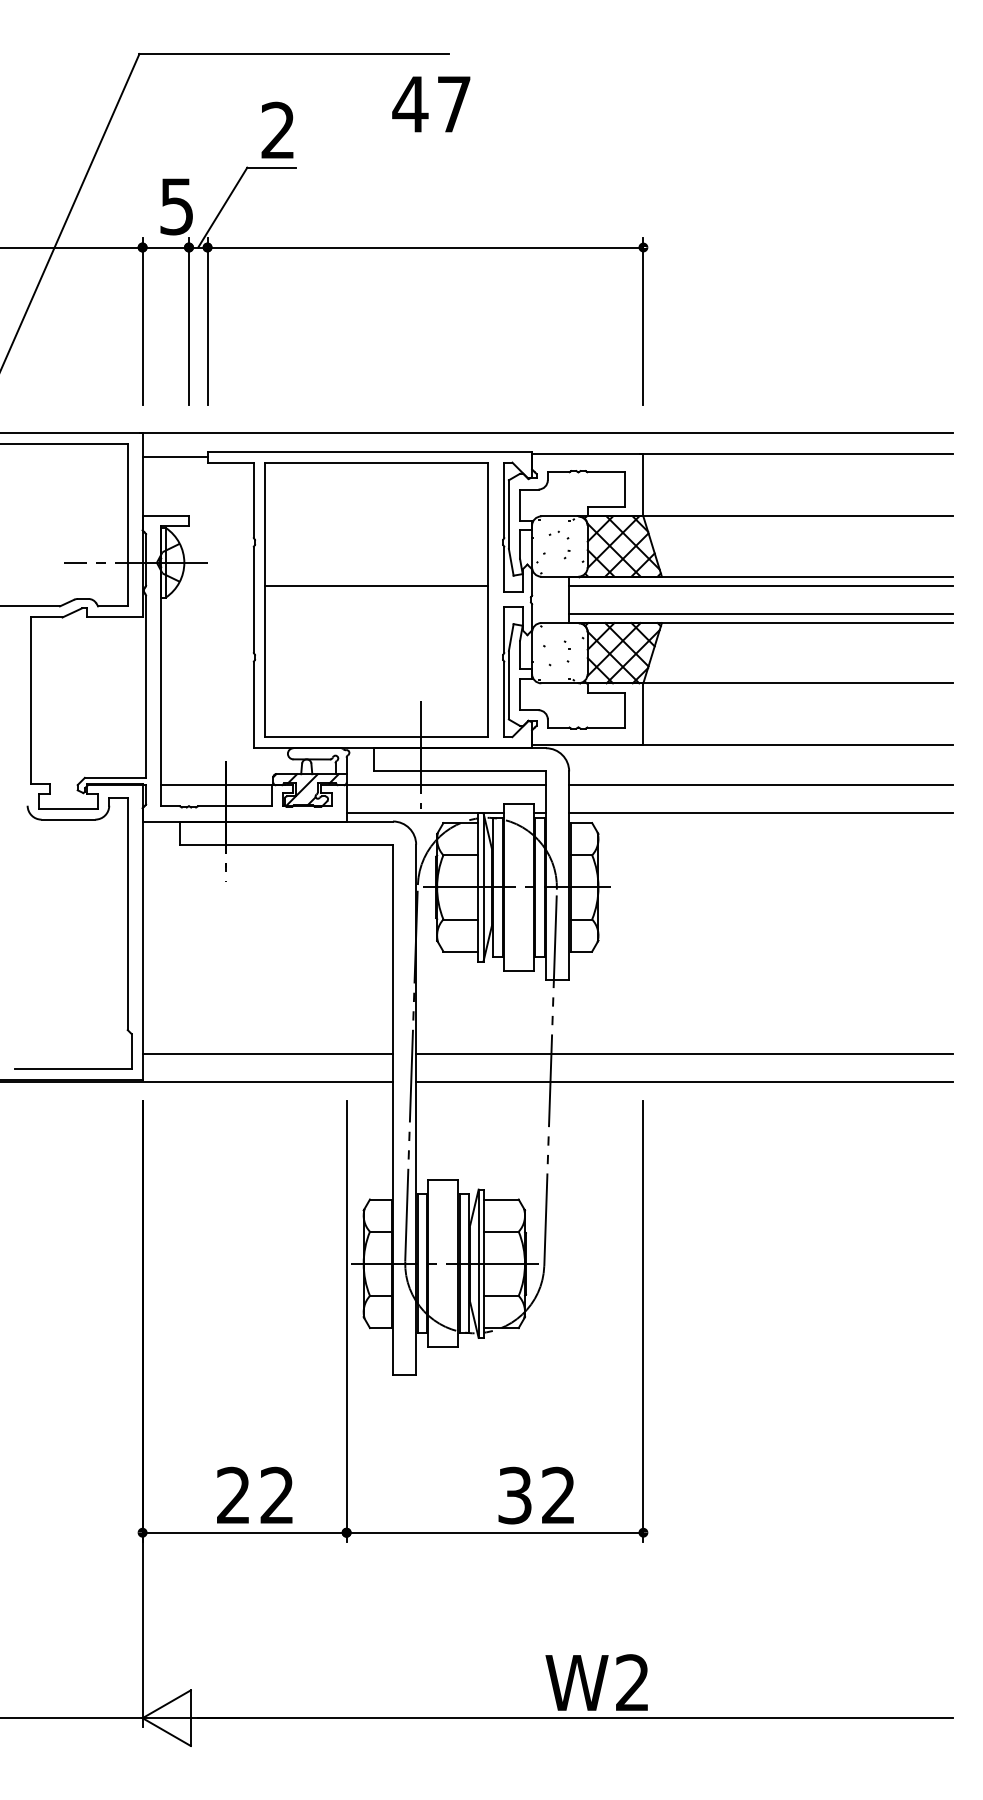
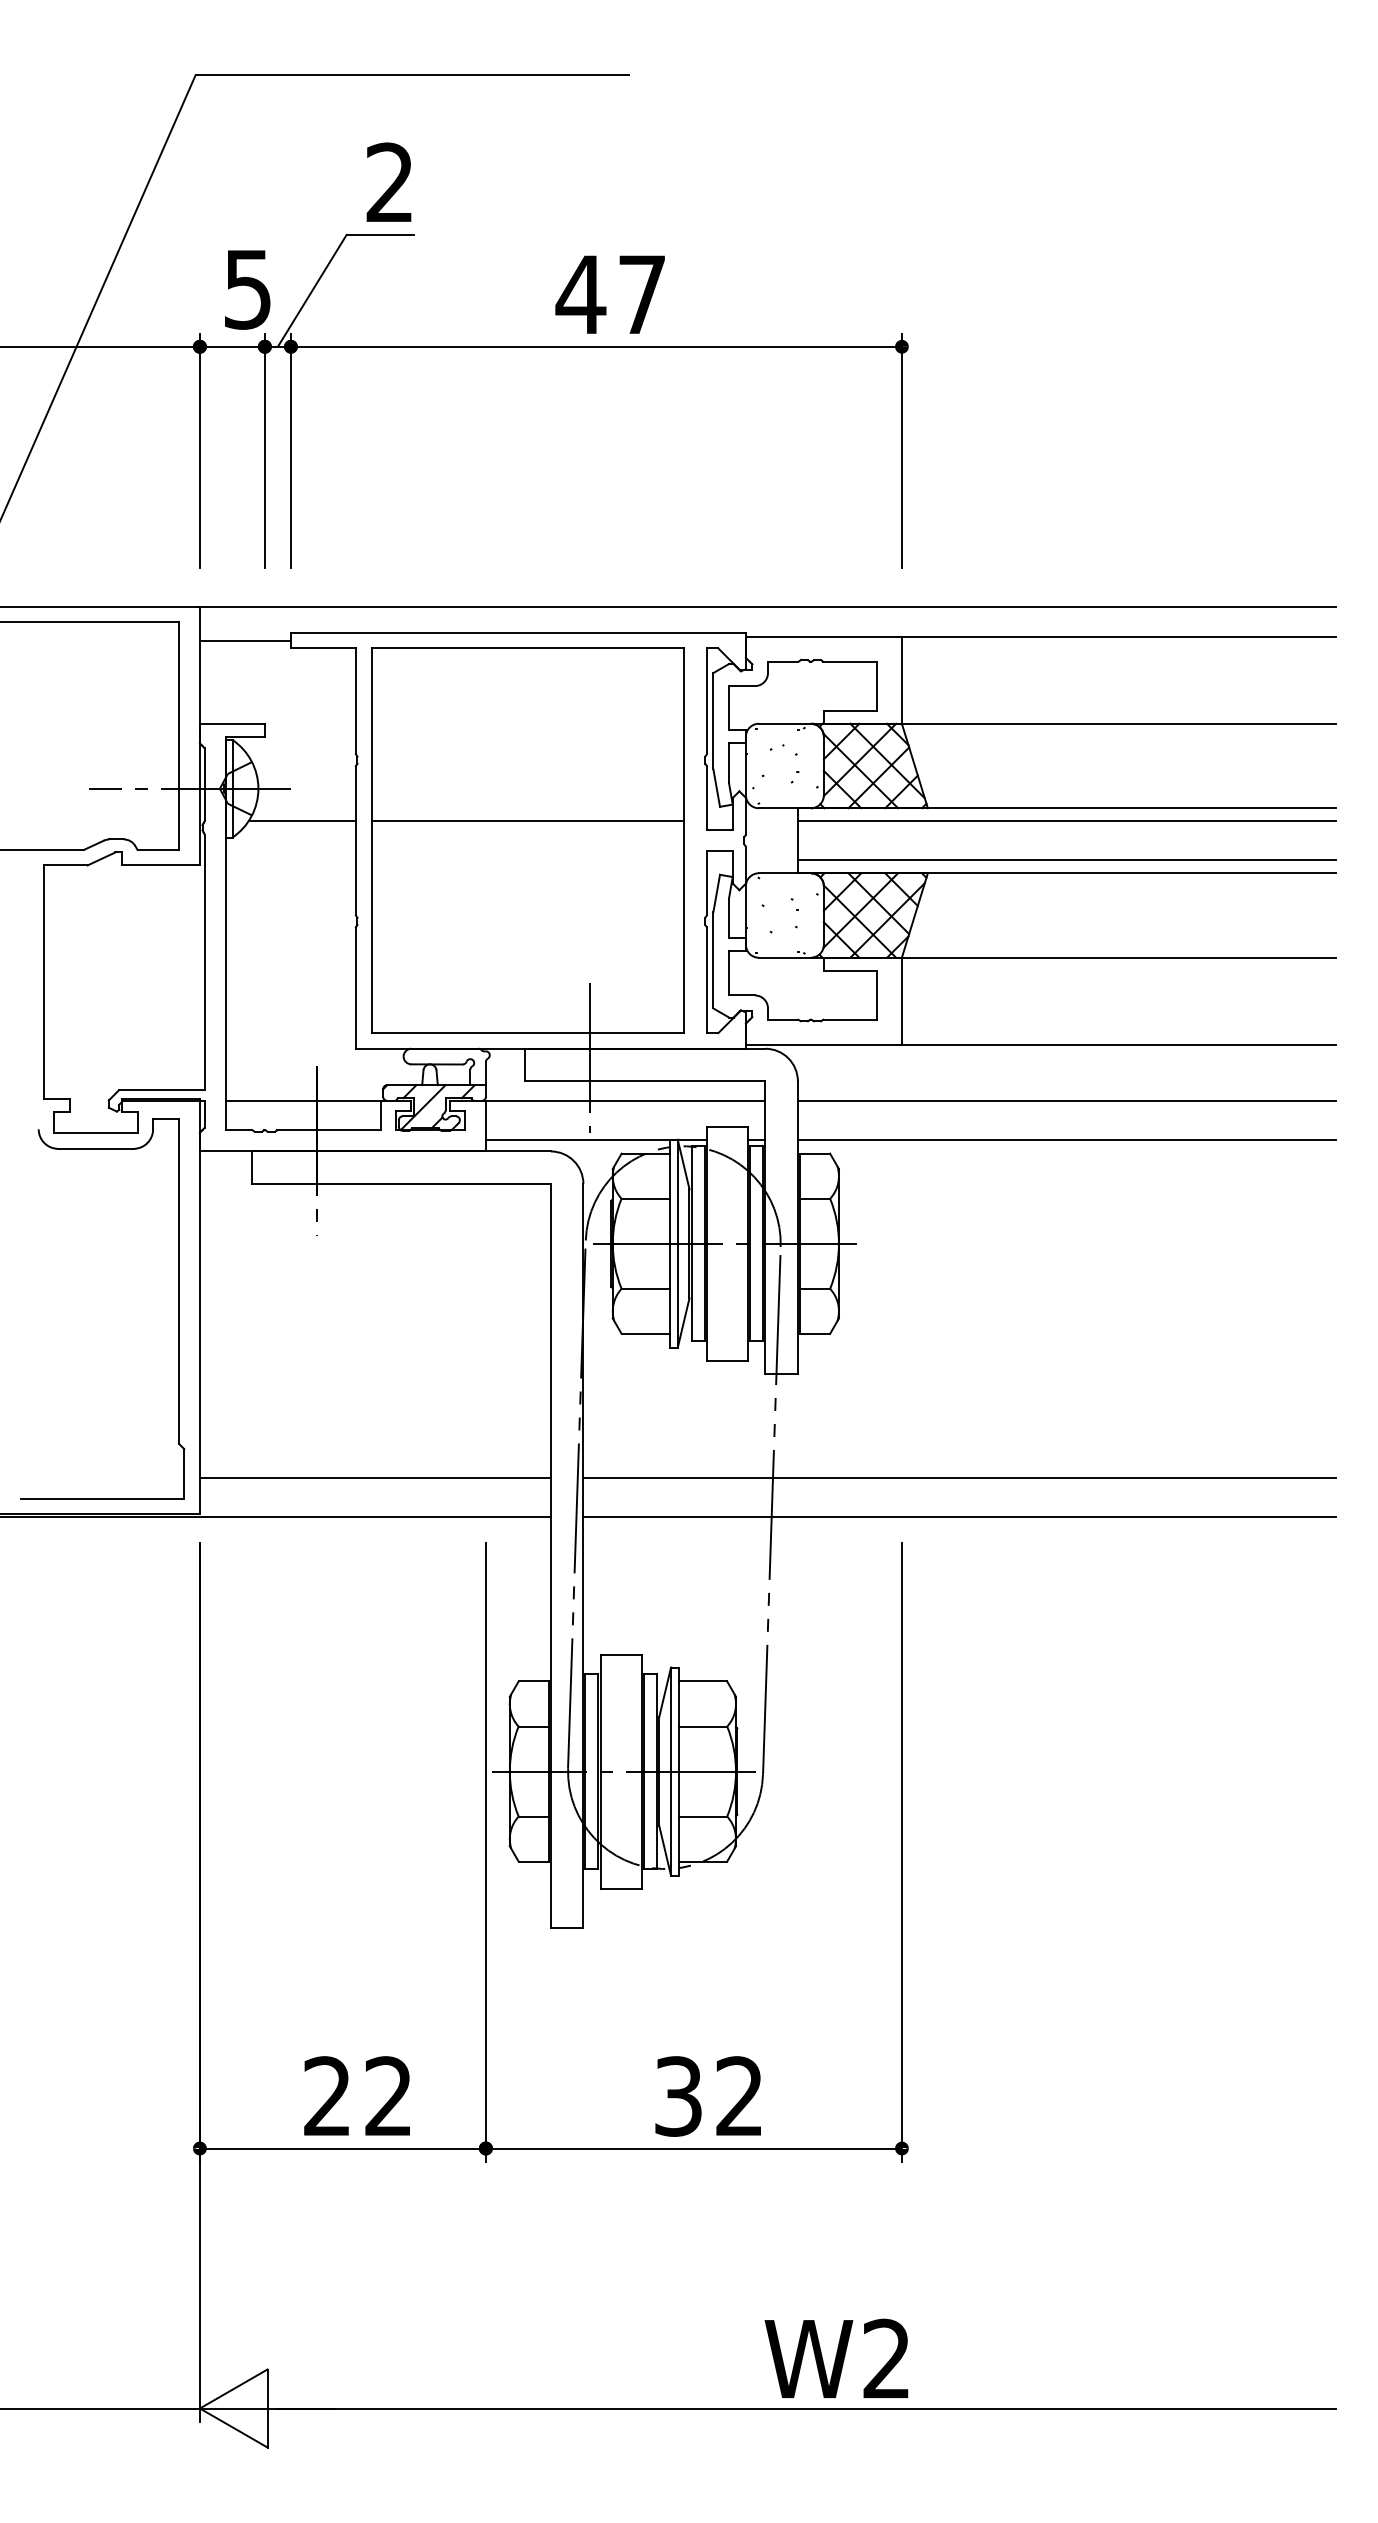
text: (431, 104) -> (610, 294), moved
line: (215, 585) -> (302, 820), added
text: (535, 1495) -> (707, 2096), moved

